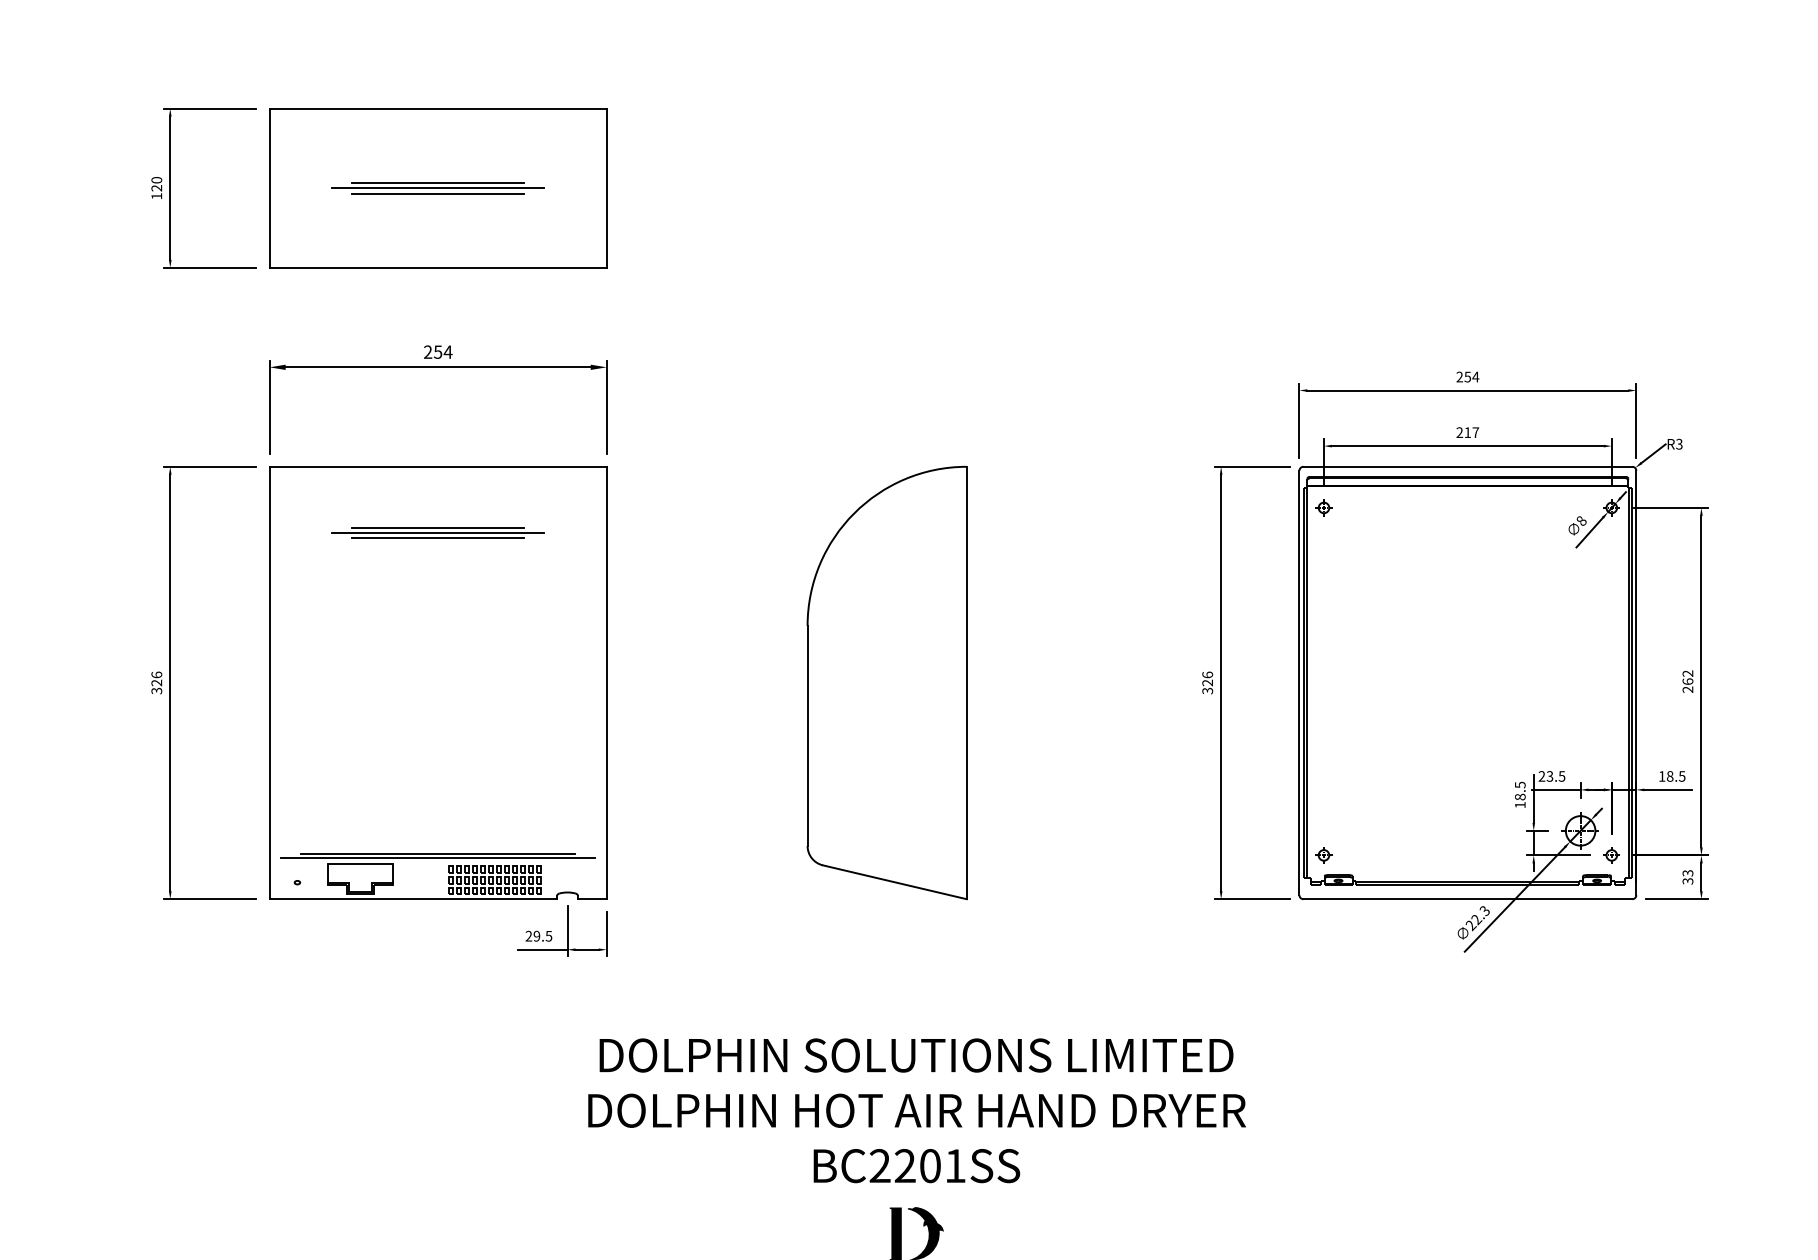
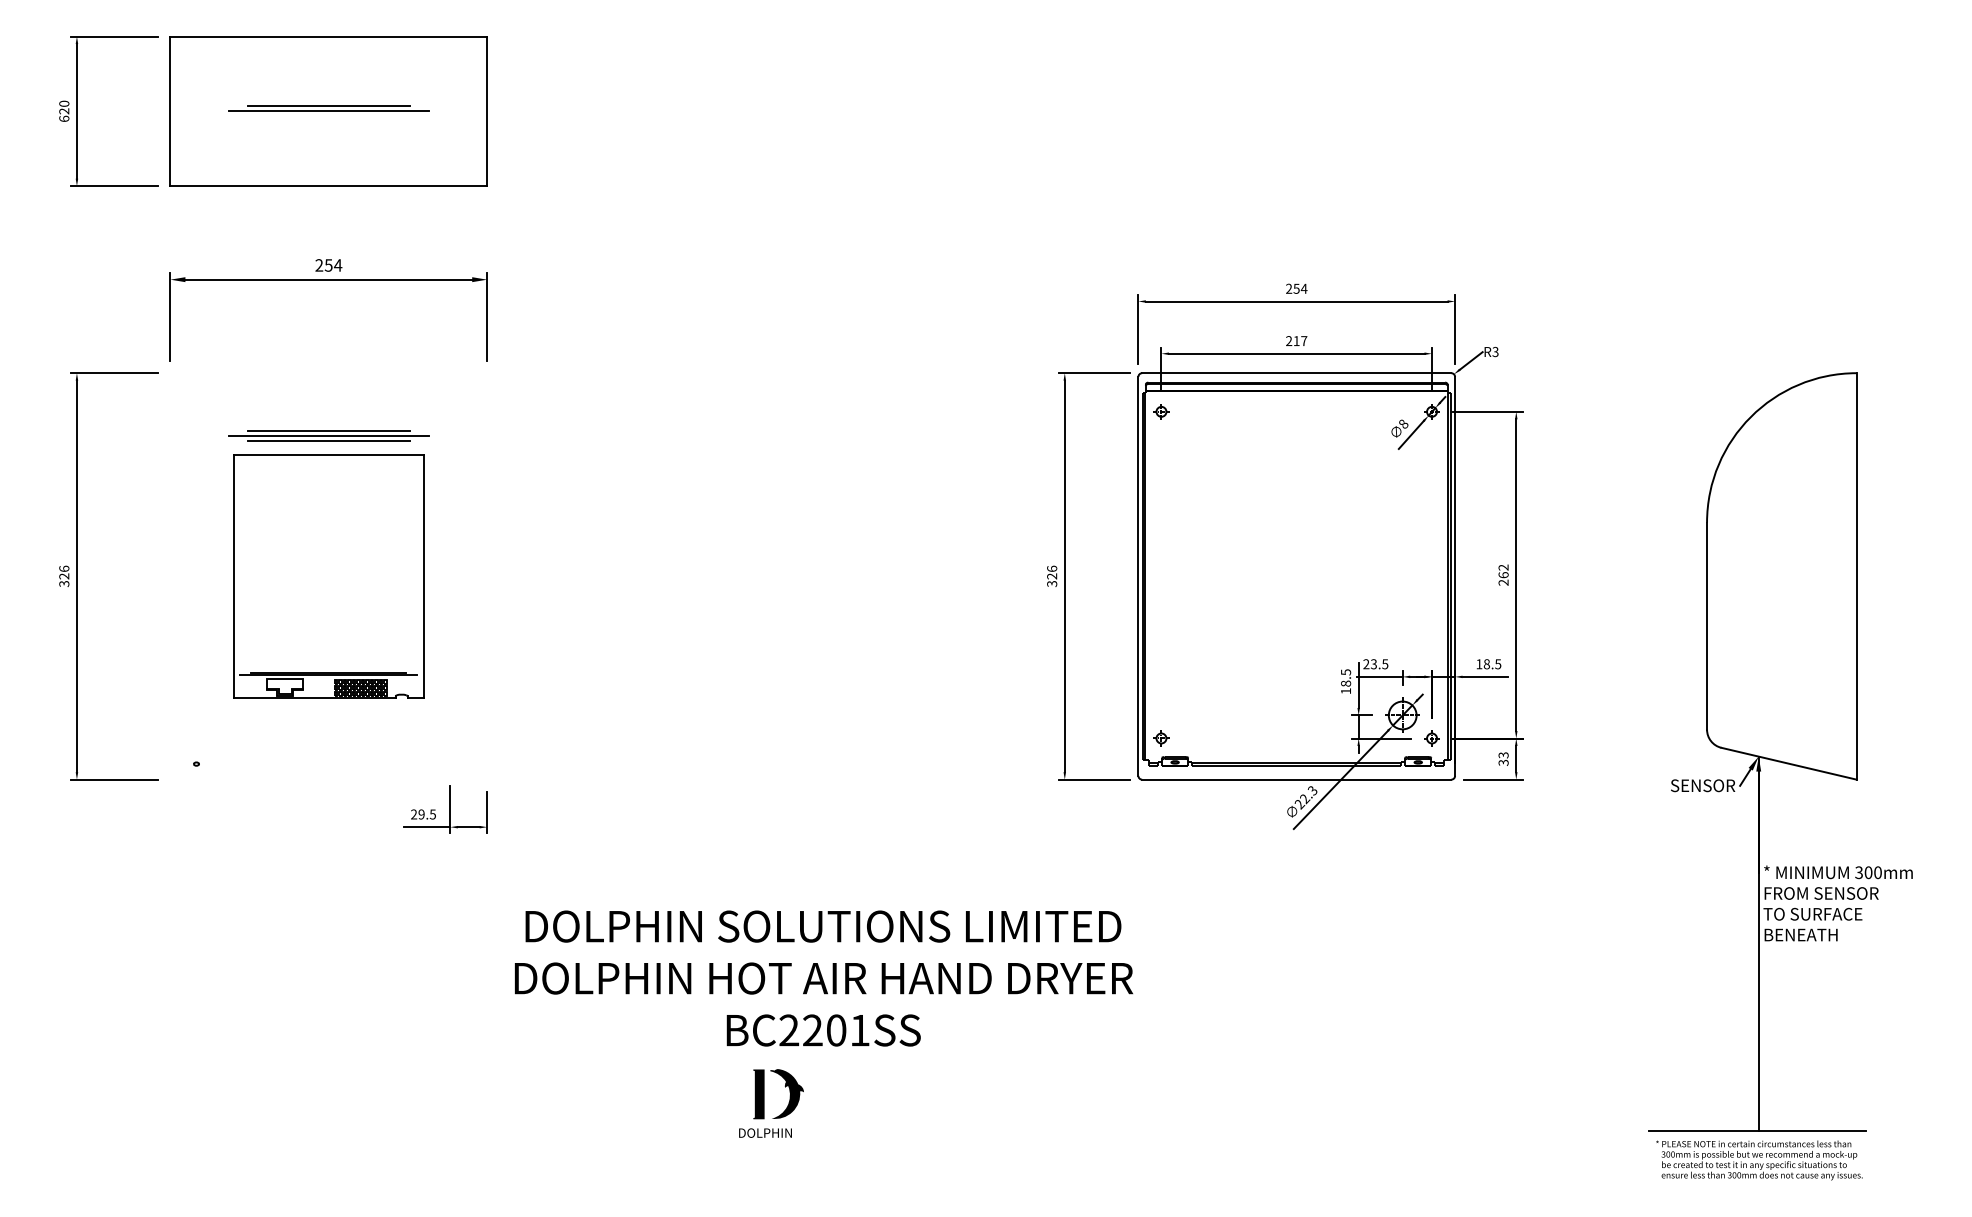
line: (437, 193) -> (328, 116), removed
text: (157, 195) -> (64, 118), 120 -> 620
part: (437, 683) -> (328, 576), size x0.6
part: (886, 683) -> (750, 576), removed
text: (917, 1110) -> (824, 978), moved

